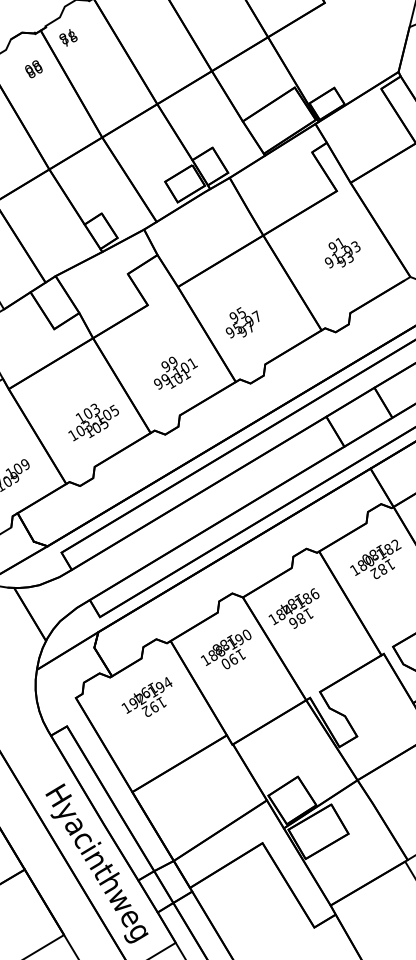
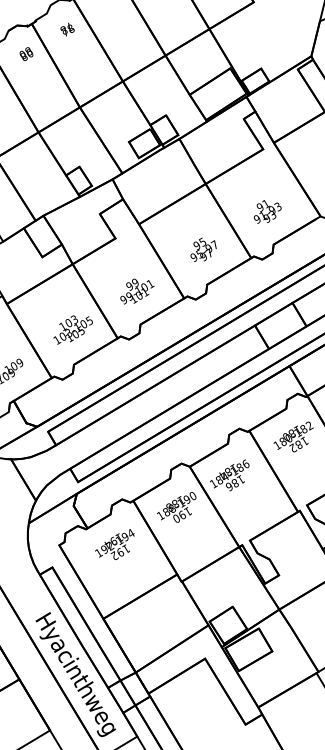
text: (68, 37) -> (67, 29), moved
text: (342, 253) -> (267, 212), moved
text: (242, 322) -> (203, 249), moved

